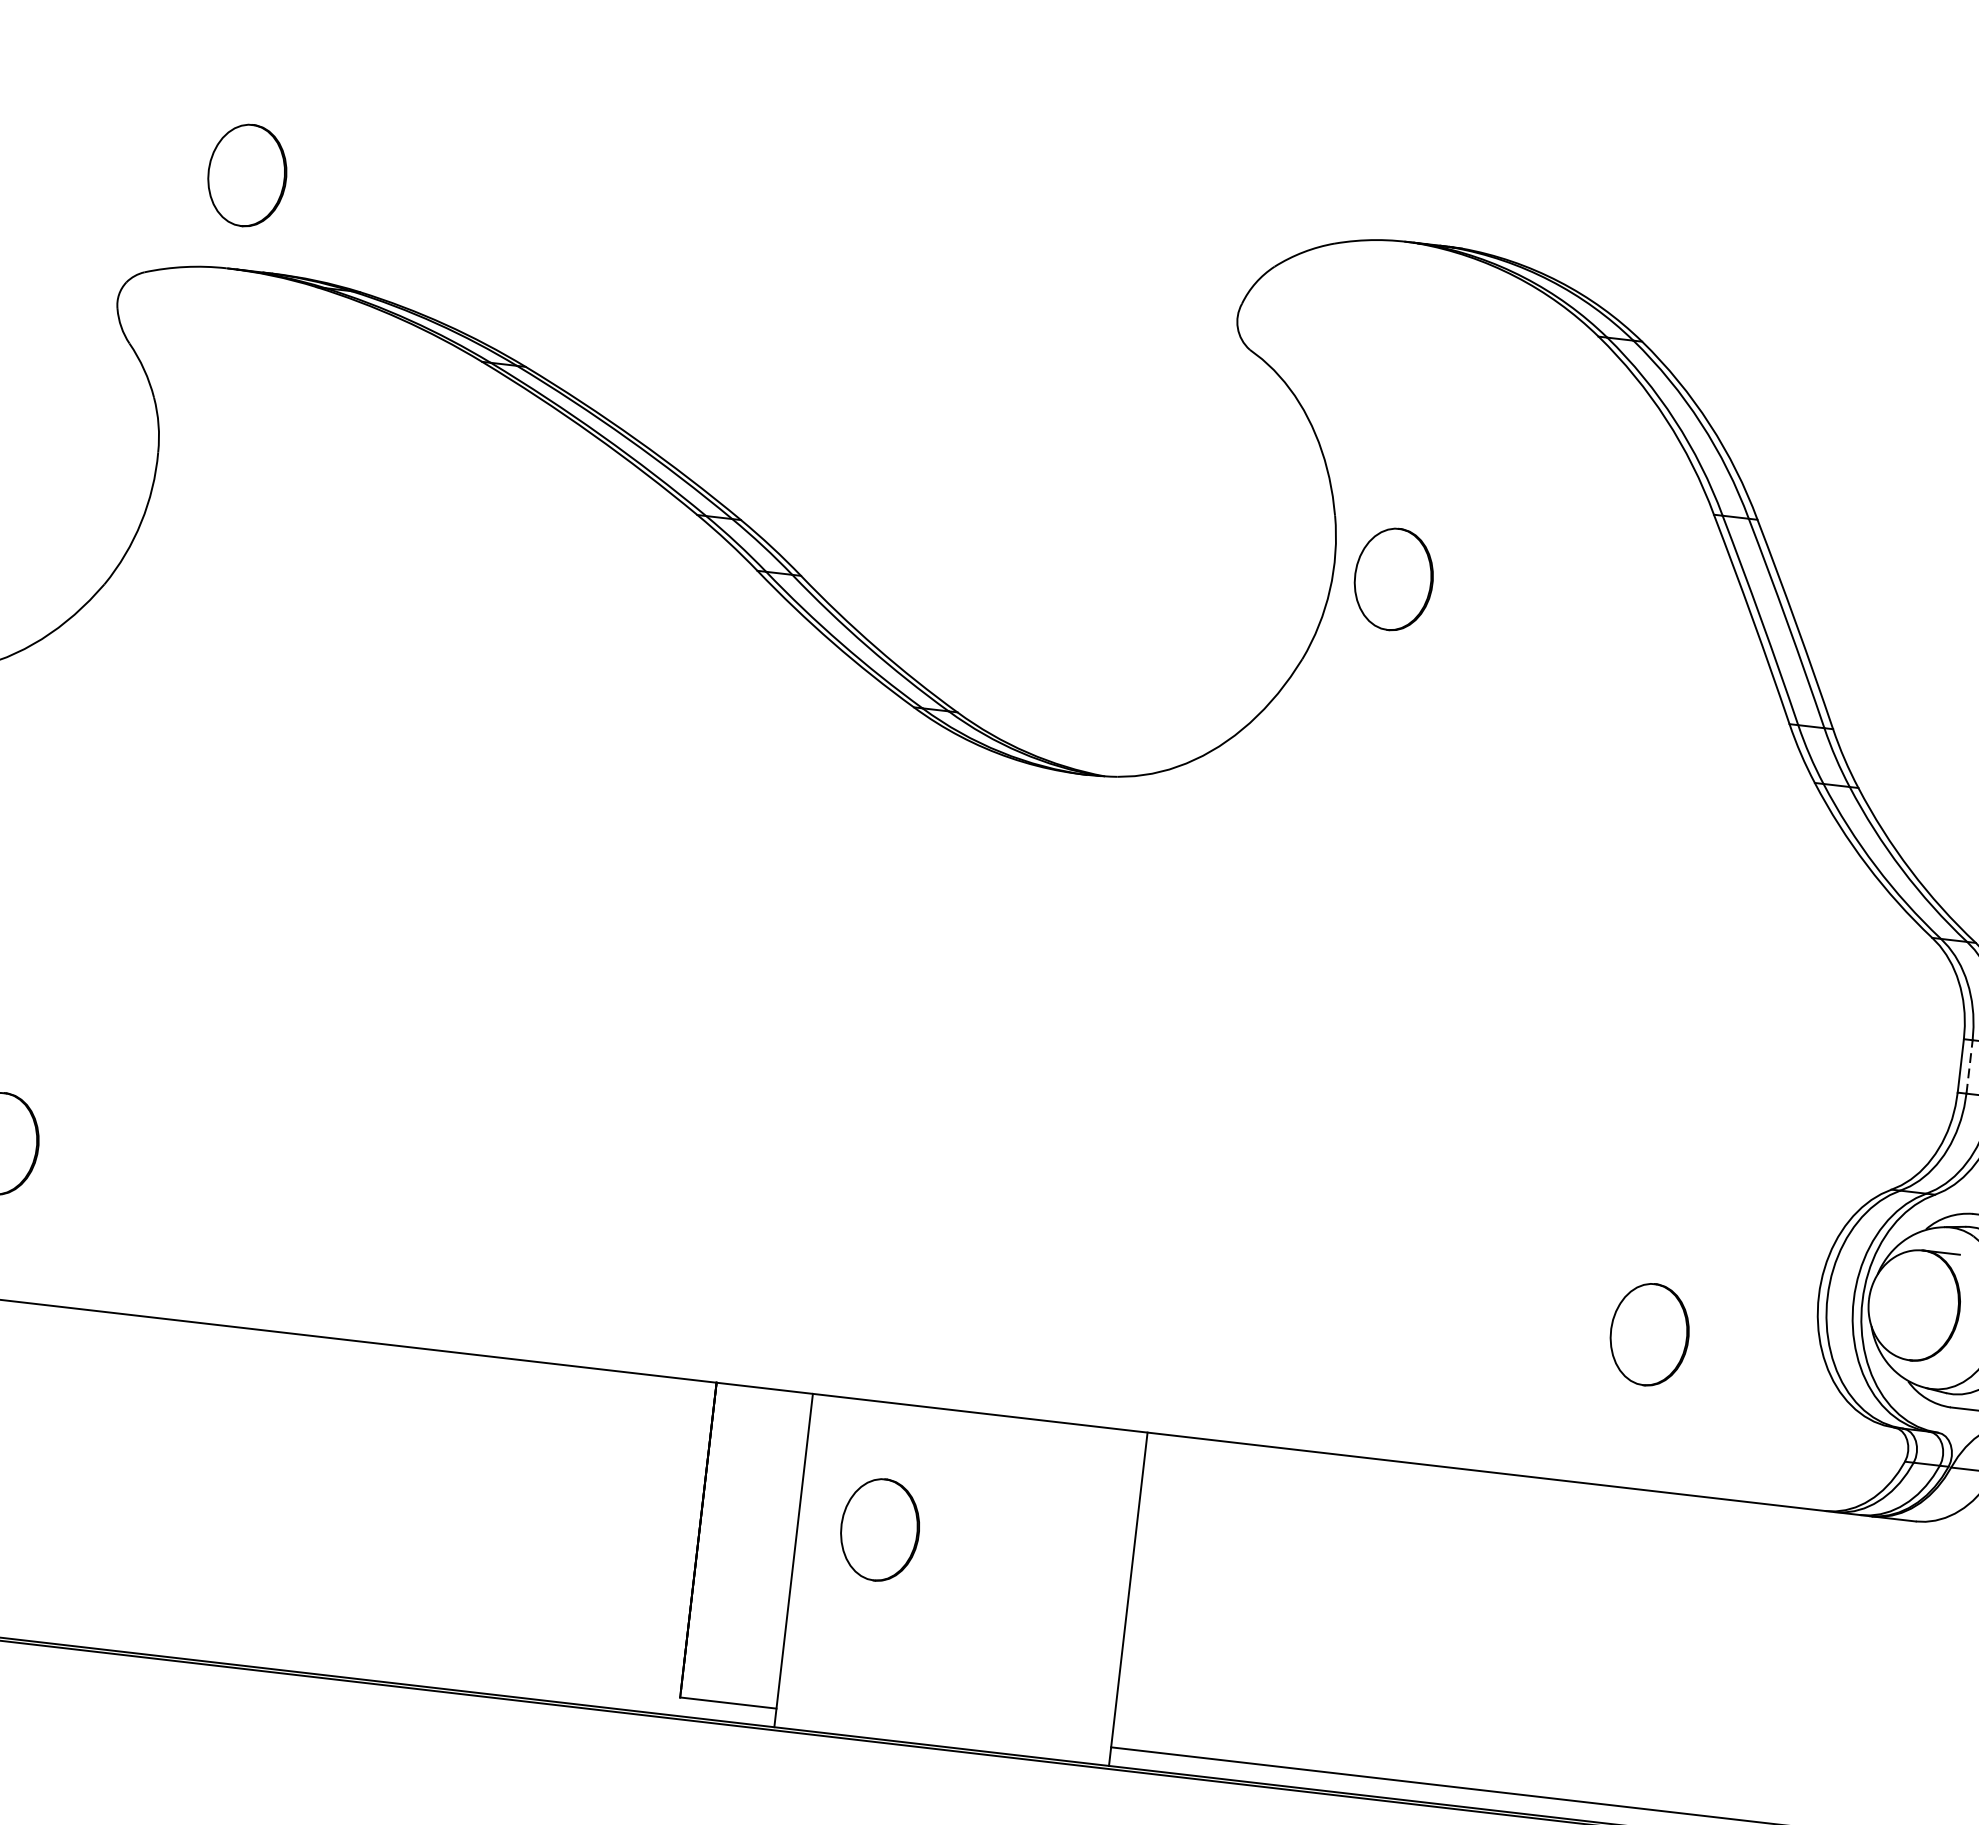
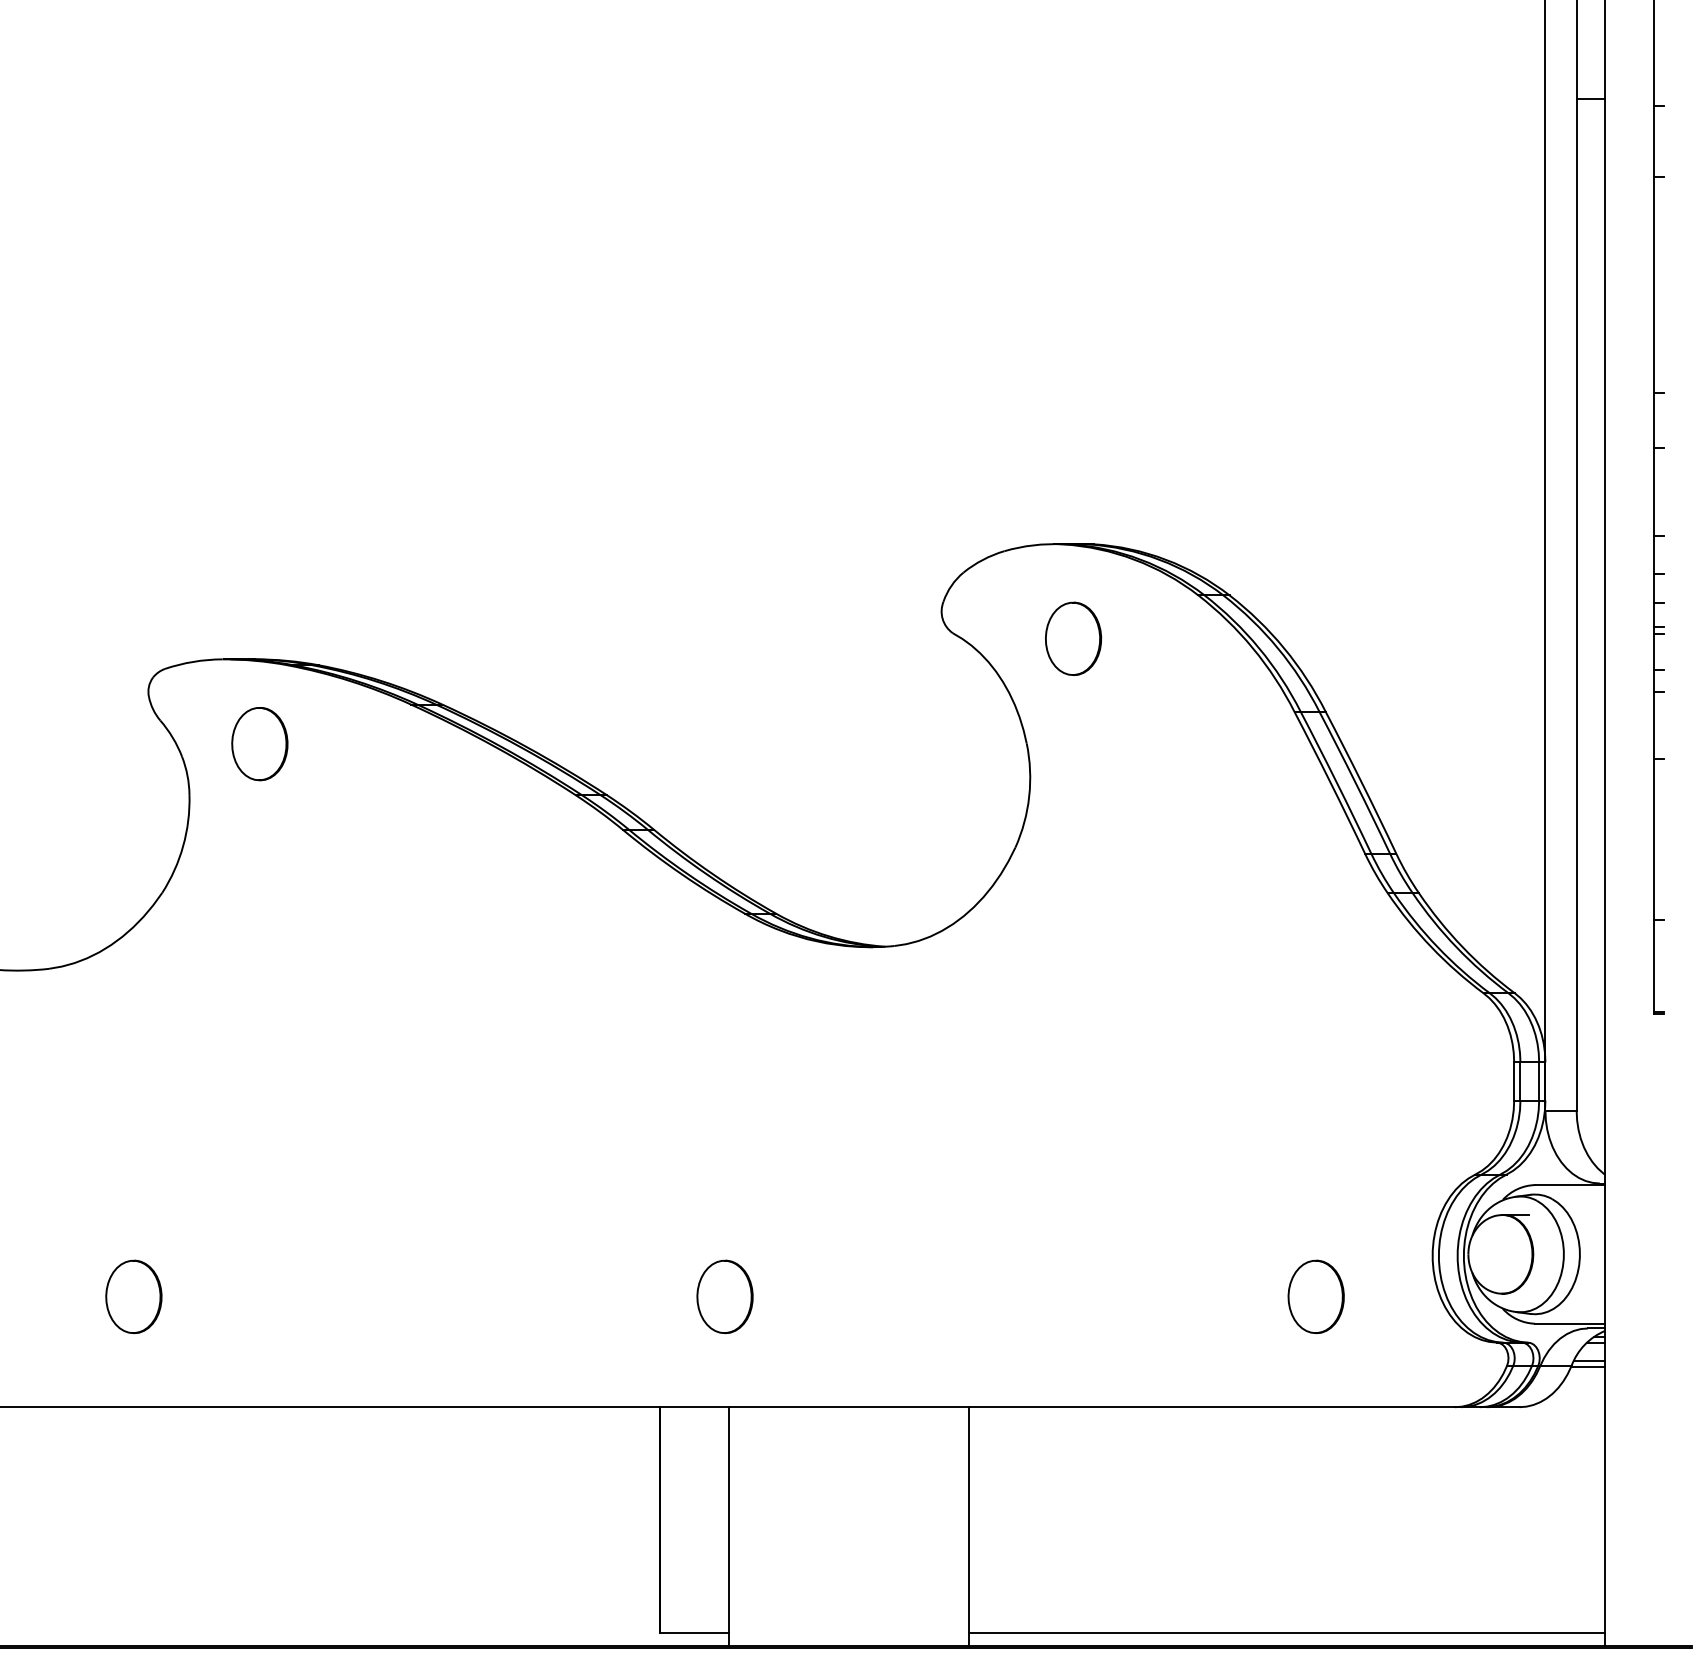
part: (246, 176) -> (259, 744), moved
part: (1393, 578) -> (1073, 638), moved
line: (1969, 1065) -> (1520, 1080), dashed -> solid
part: (879, 1529) -> (724, 1296), moved

